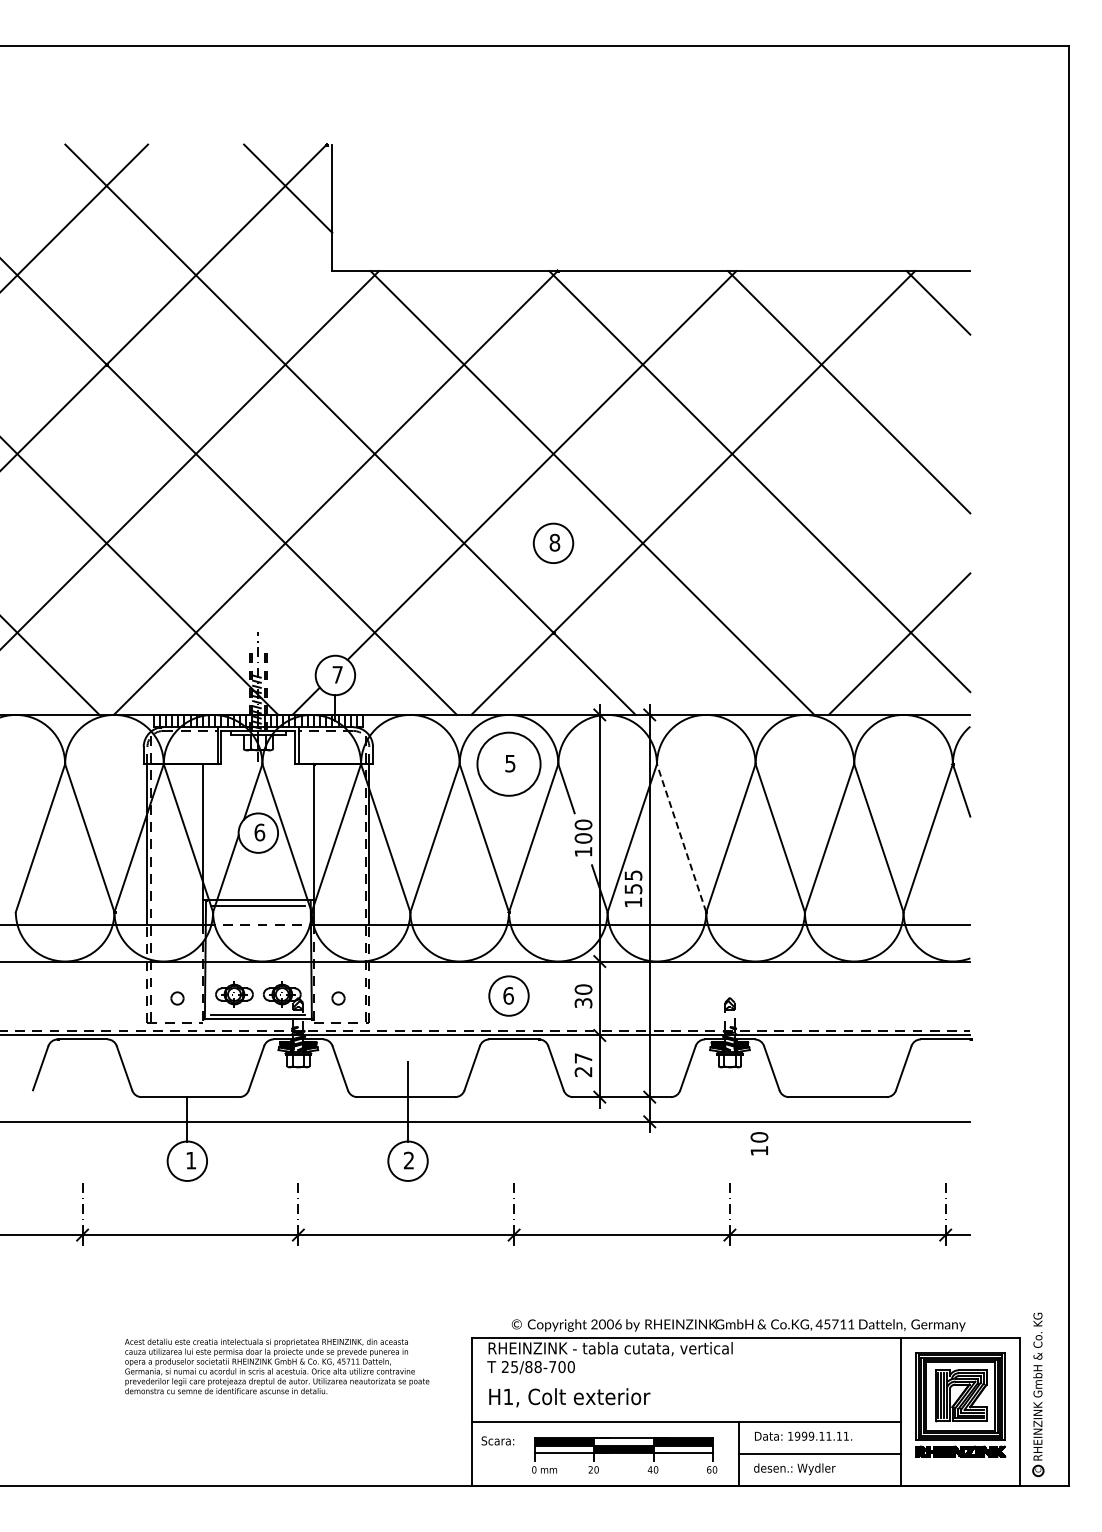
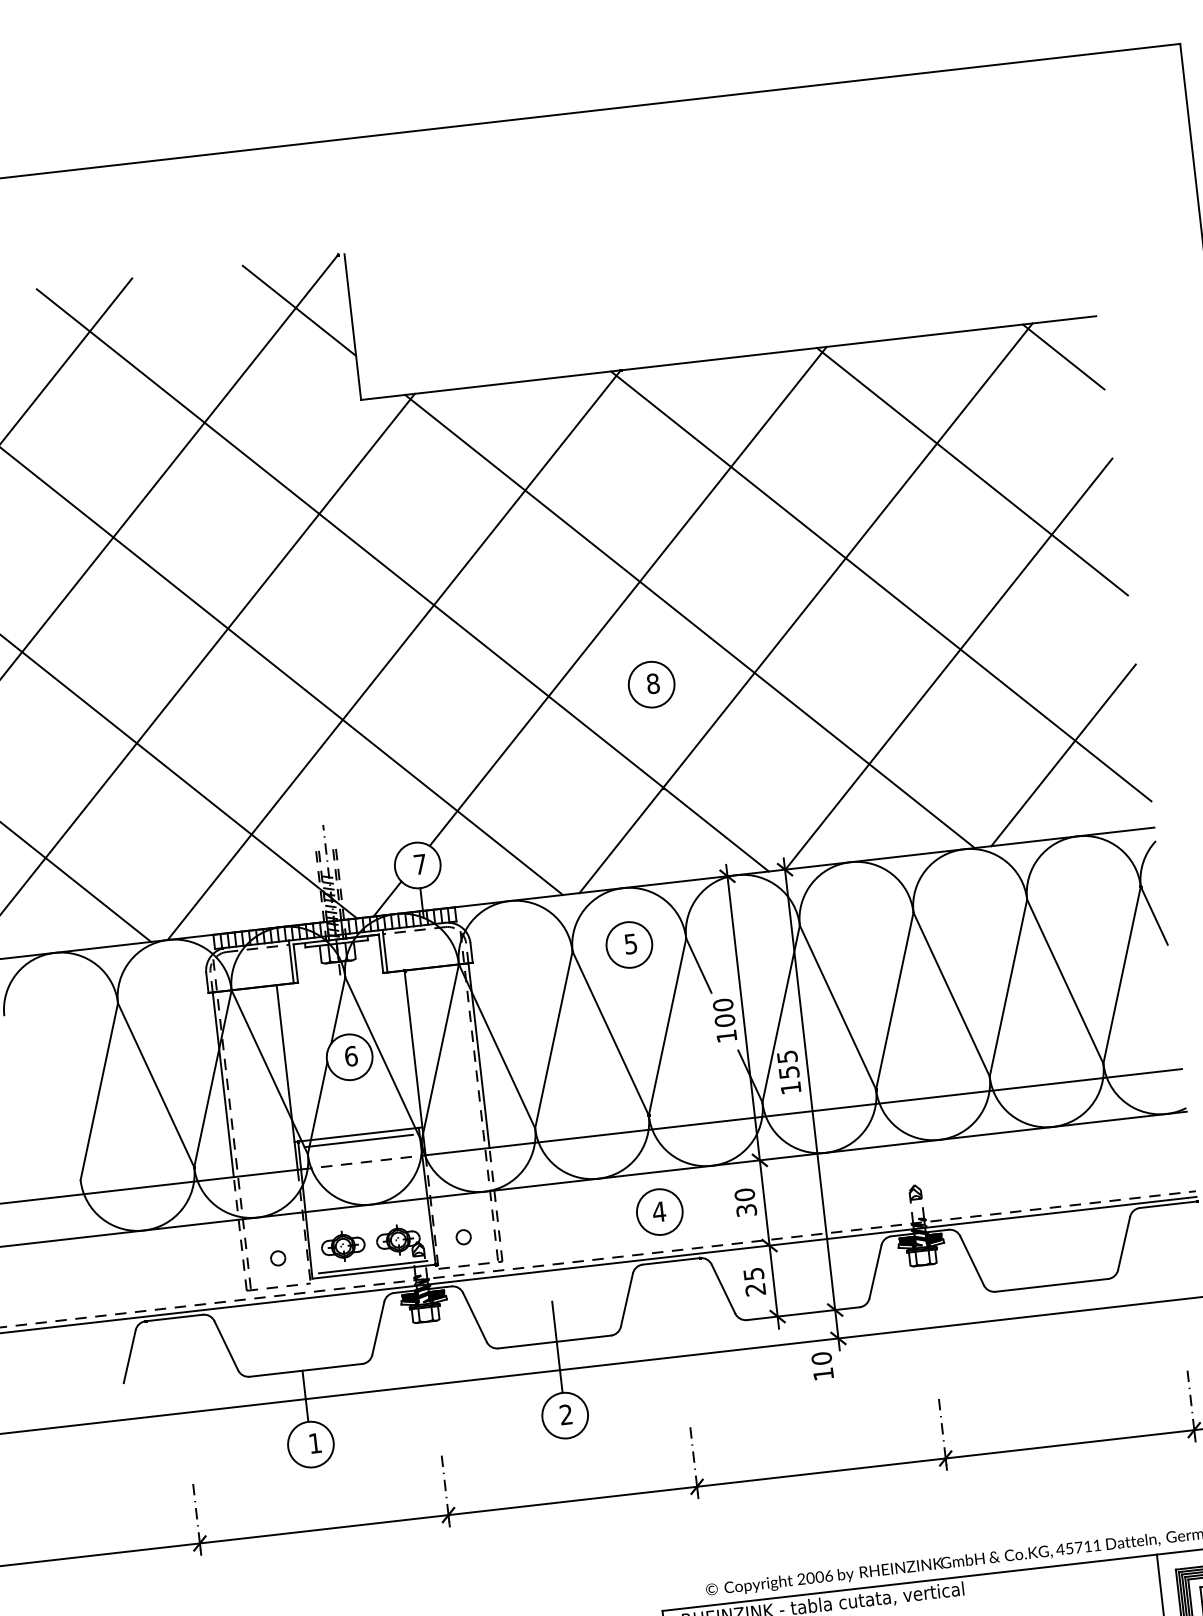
line: (810, 554) -> (949, 663), added
circle: (508, 763) -> (628, 944), size x0.62
line: (681, 838) -> (837, 1007), dashed -> solid
text: (508, 995) -> (659, 1211), 6 -> 4
text: (583, 1058) -> (753, 1274), 27 -> 25
text: (759, 1143) -> (822, 1365), moved

